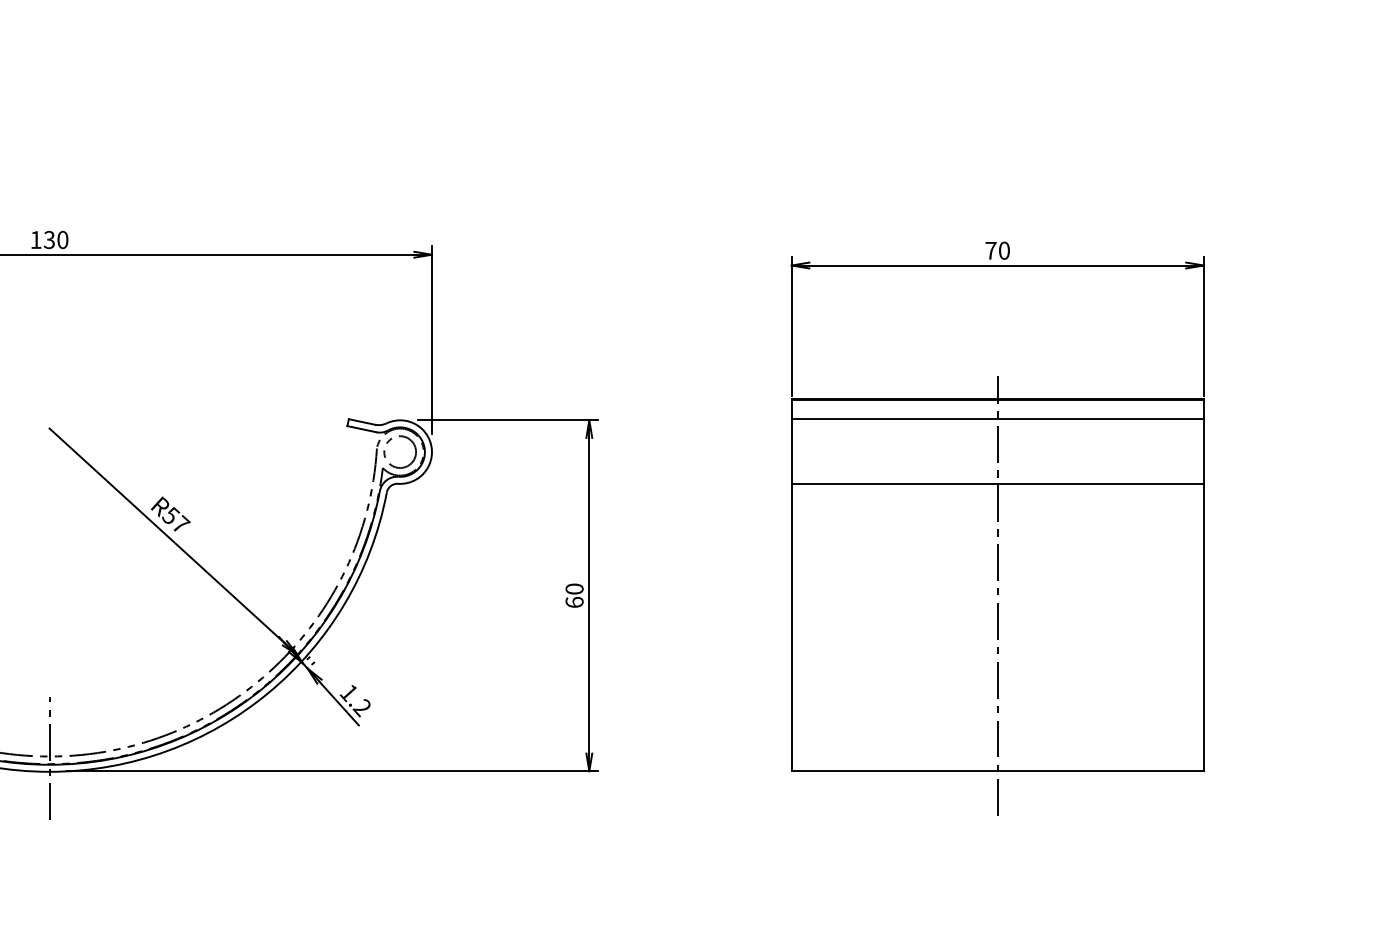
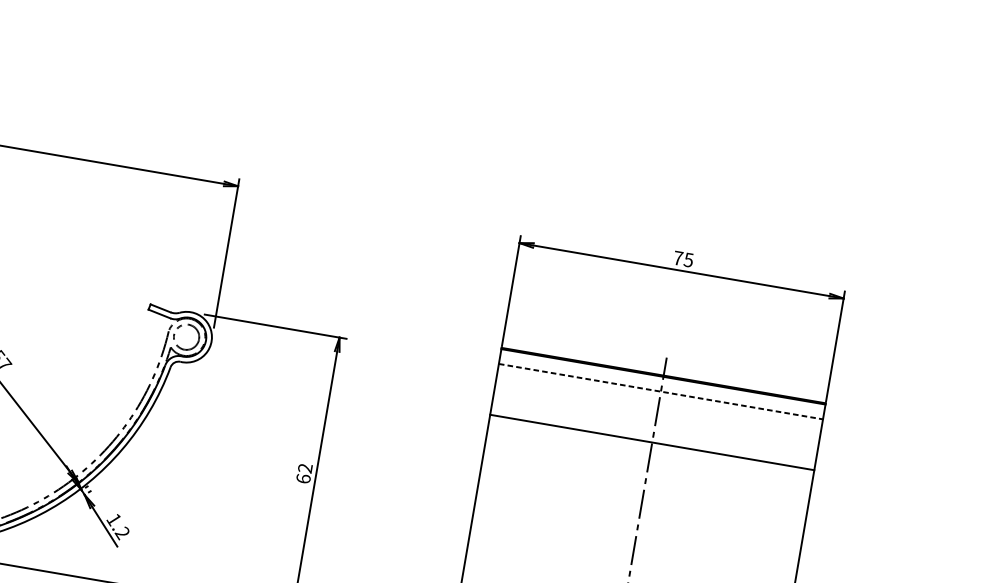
text: (1003, 250) -> (688, 259), 70 -> 75
line: (998, 419) -> (661, 391), solid -> dashed
text: (574, 588) -> (305, 467), 60 -> 62

